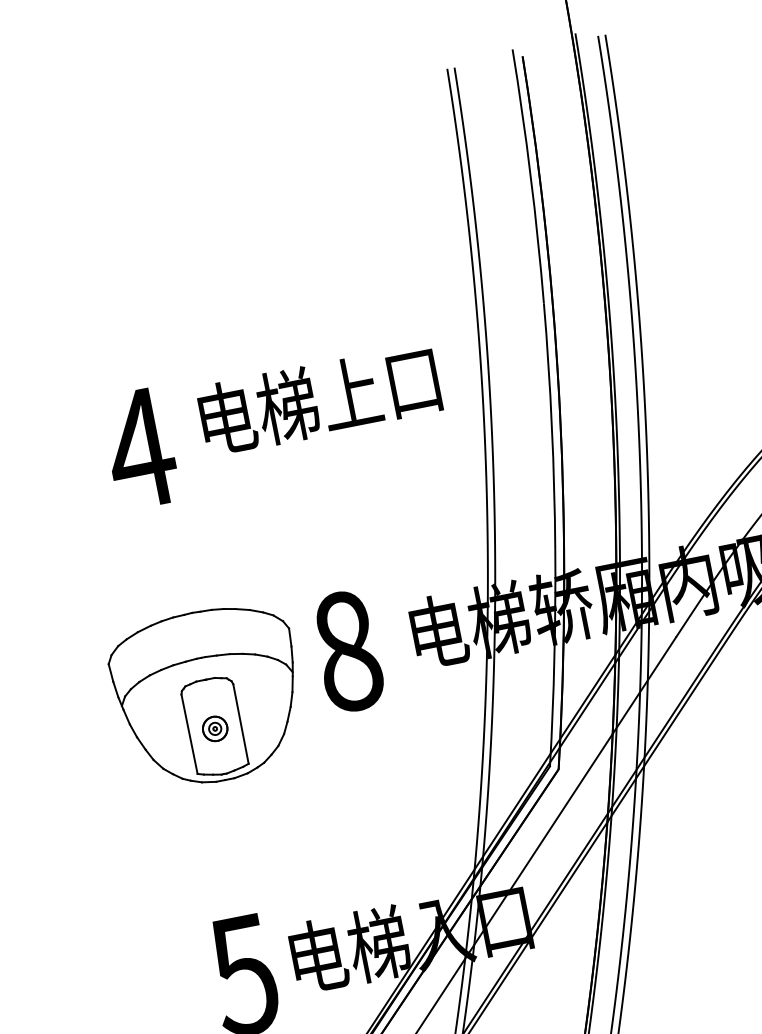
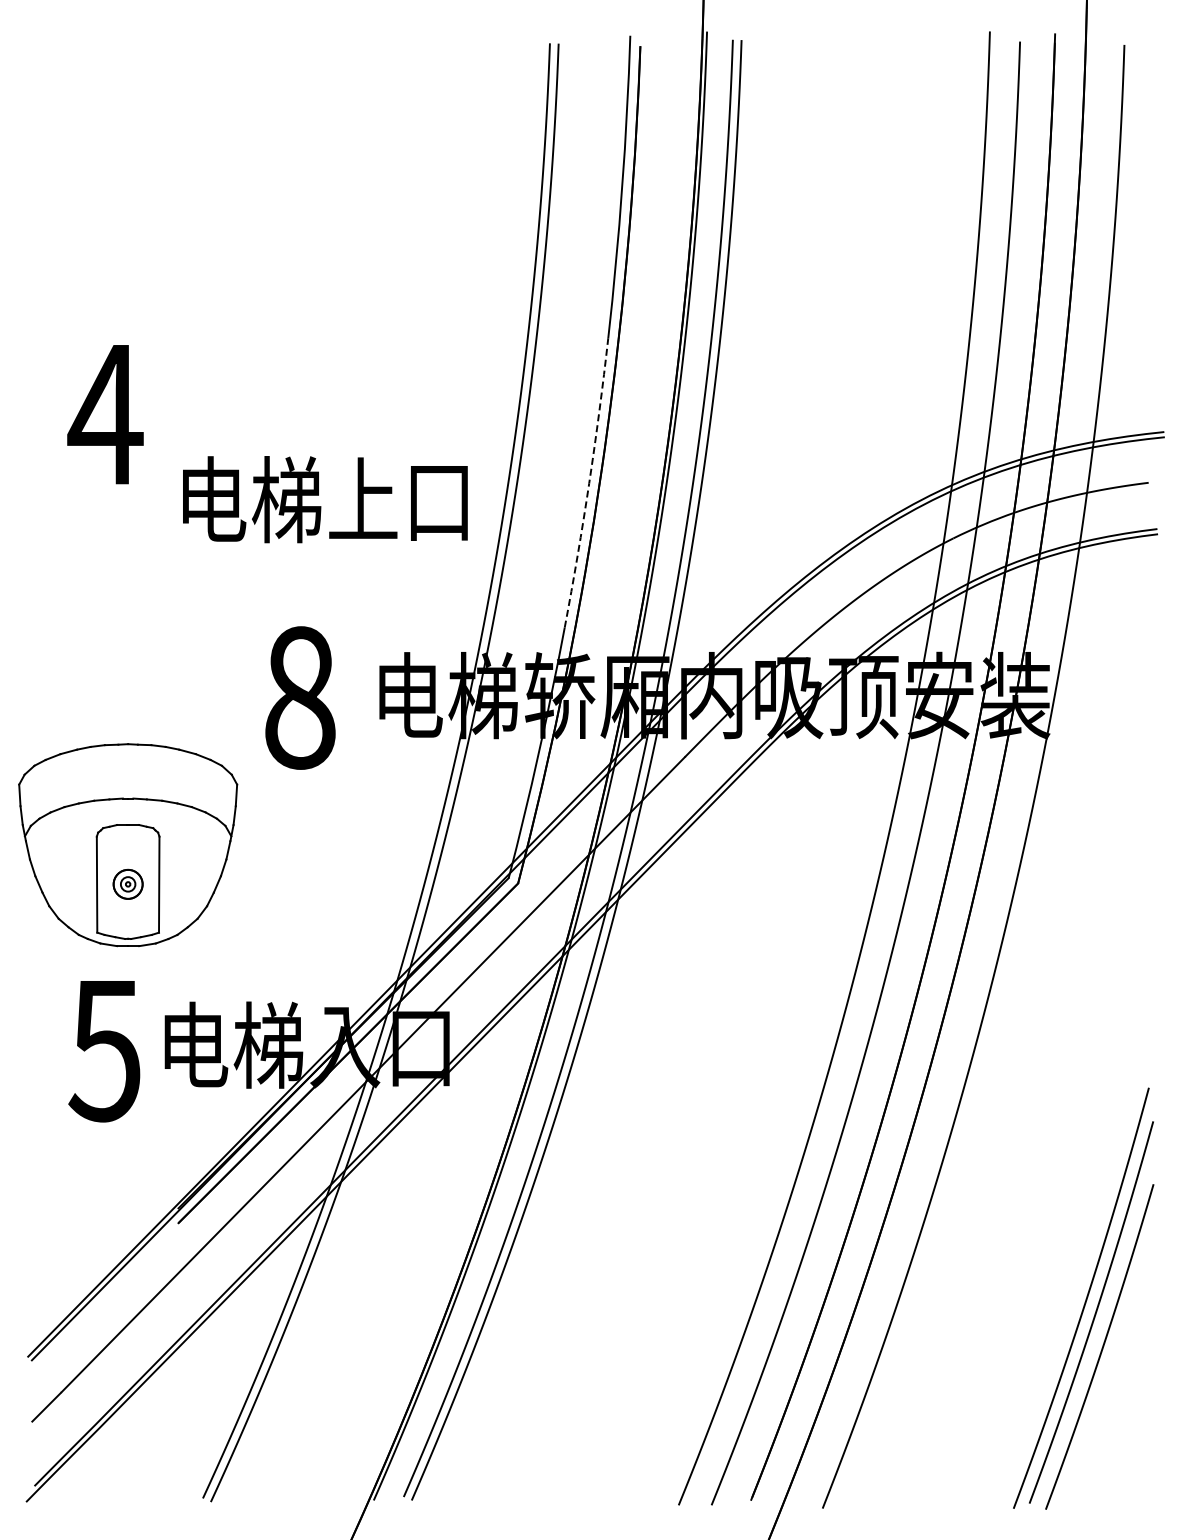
text: (319, 399) -> (325, 499), moved
arc: (552, 426) -> (589, 483), solid -> dashed
part: (209, 696) -> (128, 845), moved

